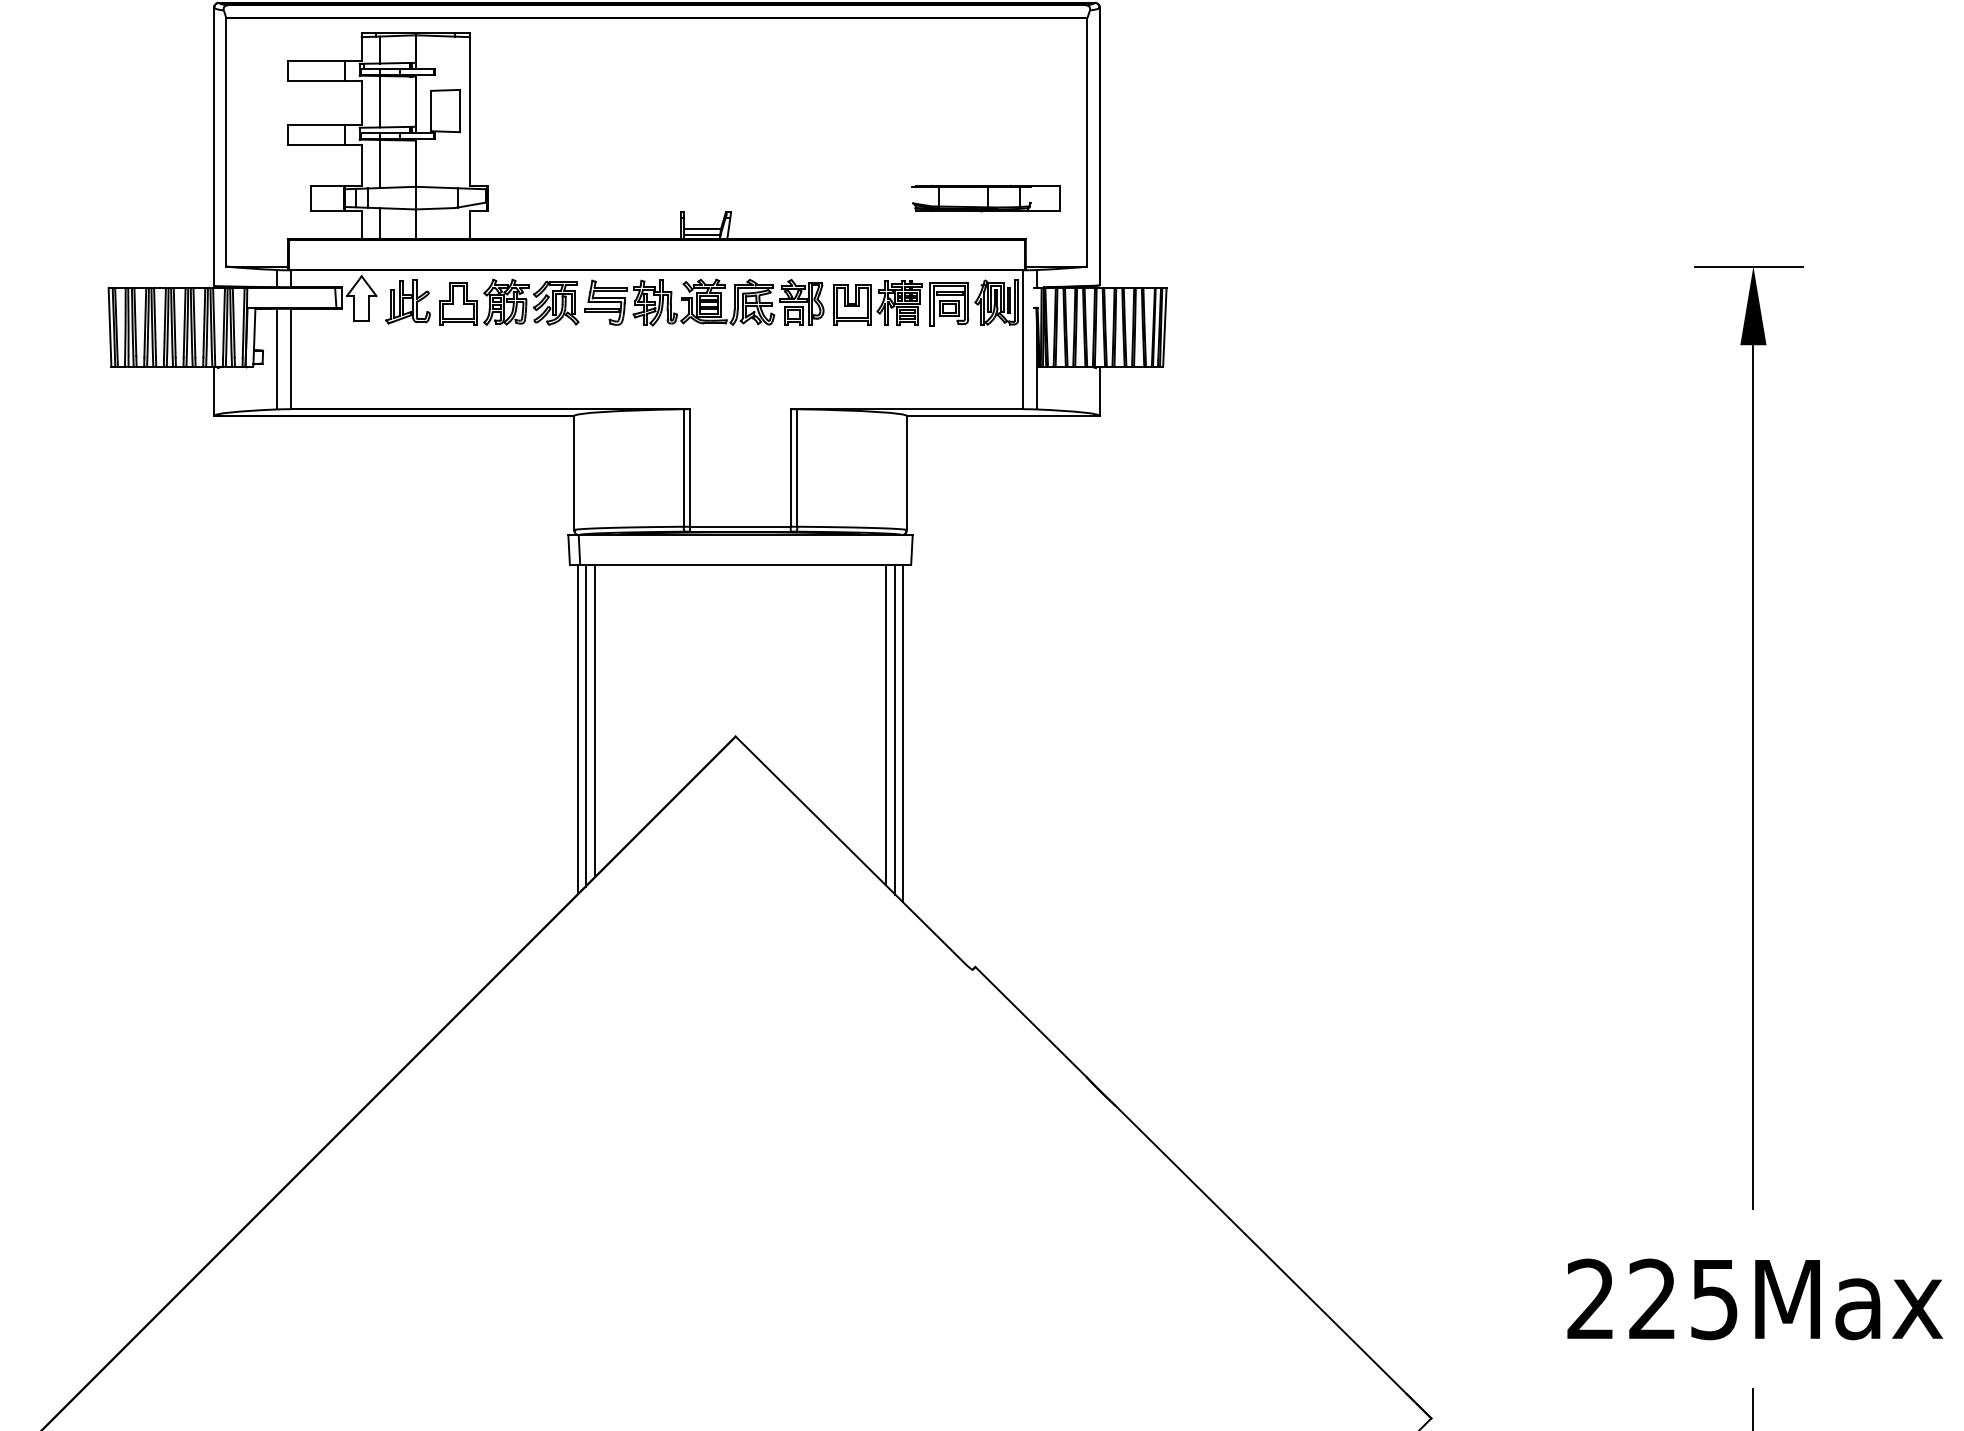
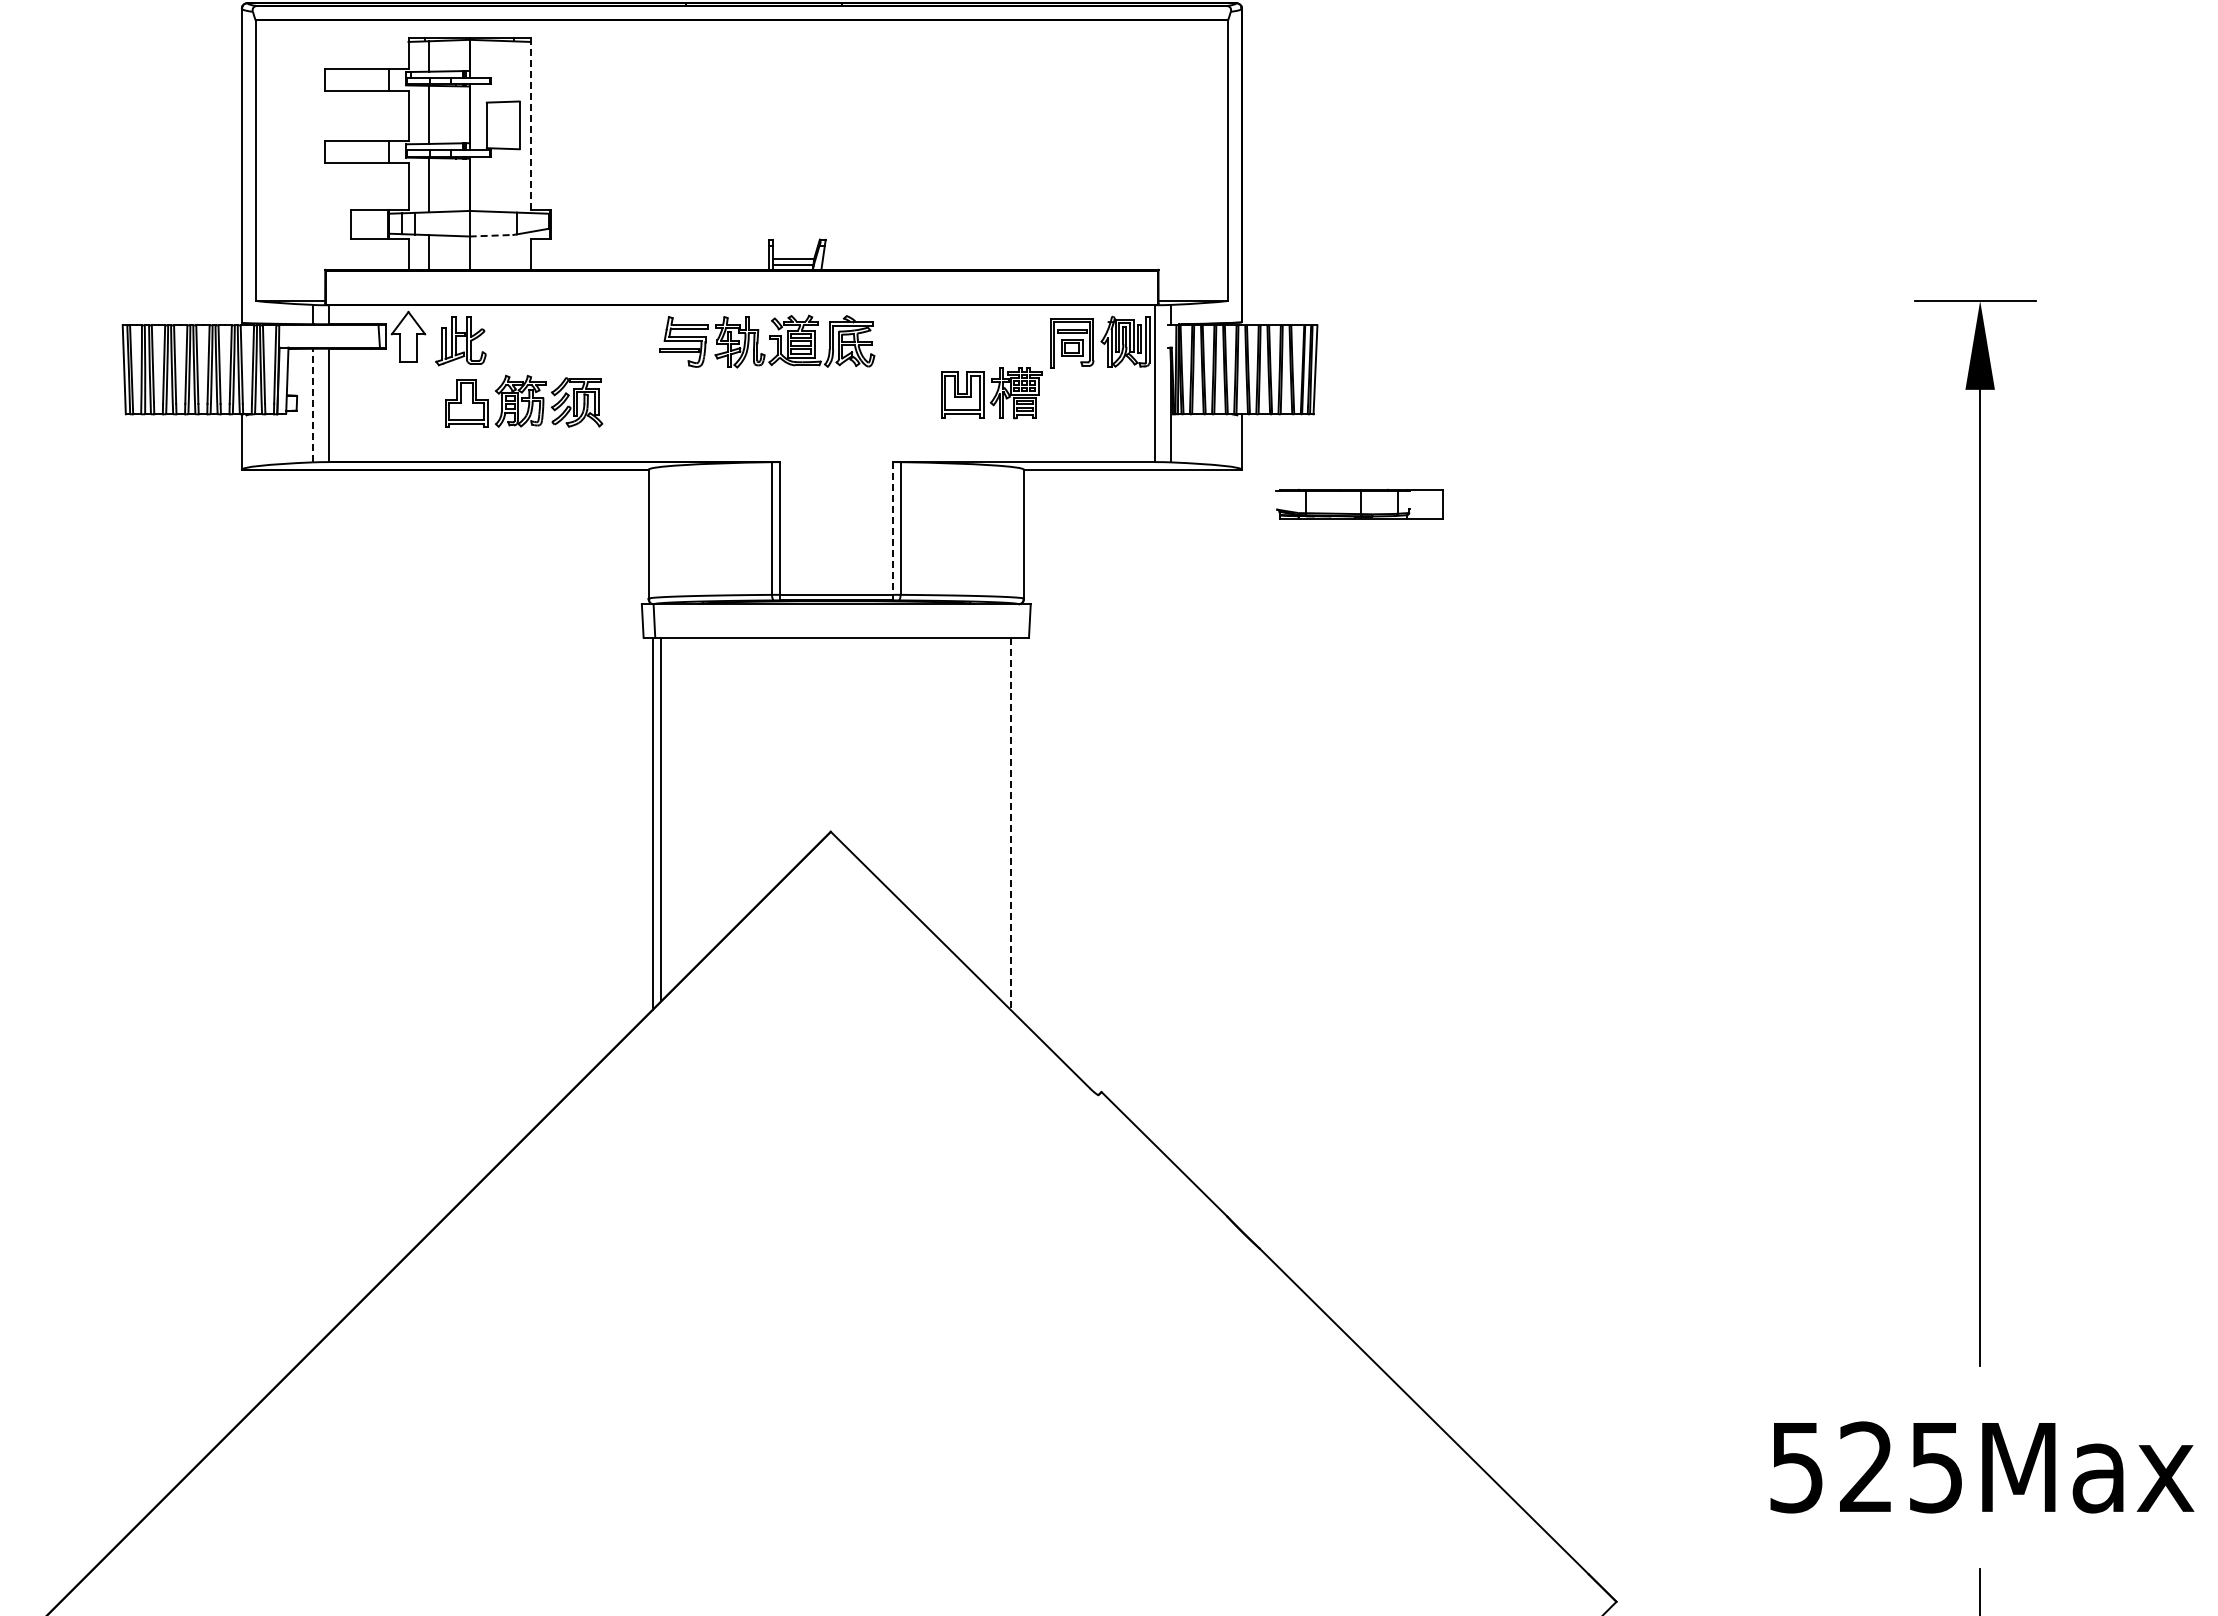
line: (469, 109) -> (530, 123), solid -> dashed
part: (985, 198) -> (1359, 504), moved
line: (435, 208) -> (491, 235), solid -> dashed
part: (509, 301) -> (524, 400), moved
part: (801, 302) -> (905, 341), removed
part: (877, 303) -> (991, 393), moved
line: (276, 359) -> (312, 405), solid -> dashed
line: (790, 468) -> (892, 528), solid -> dashed
line: (595, 720) -> (672, 813), removed
line: (885, 724) -> (1000, 818), removed
line: (895, 730) -> (1011, 824), solid -> dashed
line: (902, 732) -> (1019, 827), removed
text: (1590, 1299) -> (1796, 1467), 225Max -> 525Max

